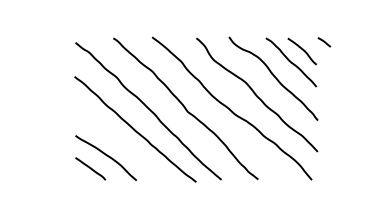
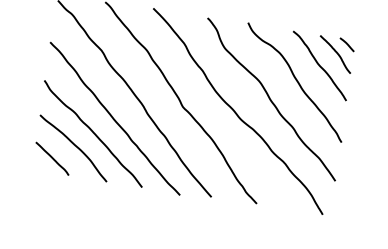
line: (324, 42) -> (347, 45), moved
curve: (119, 143) -> (92, 133), added

